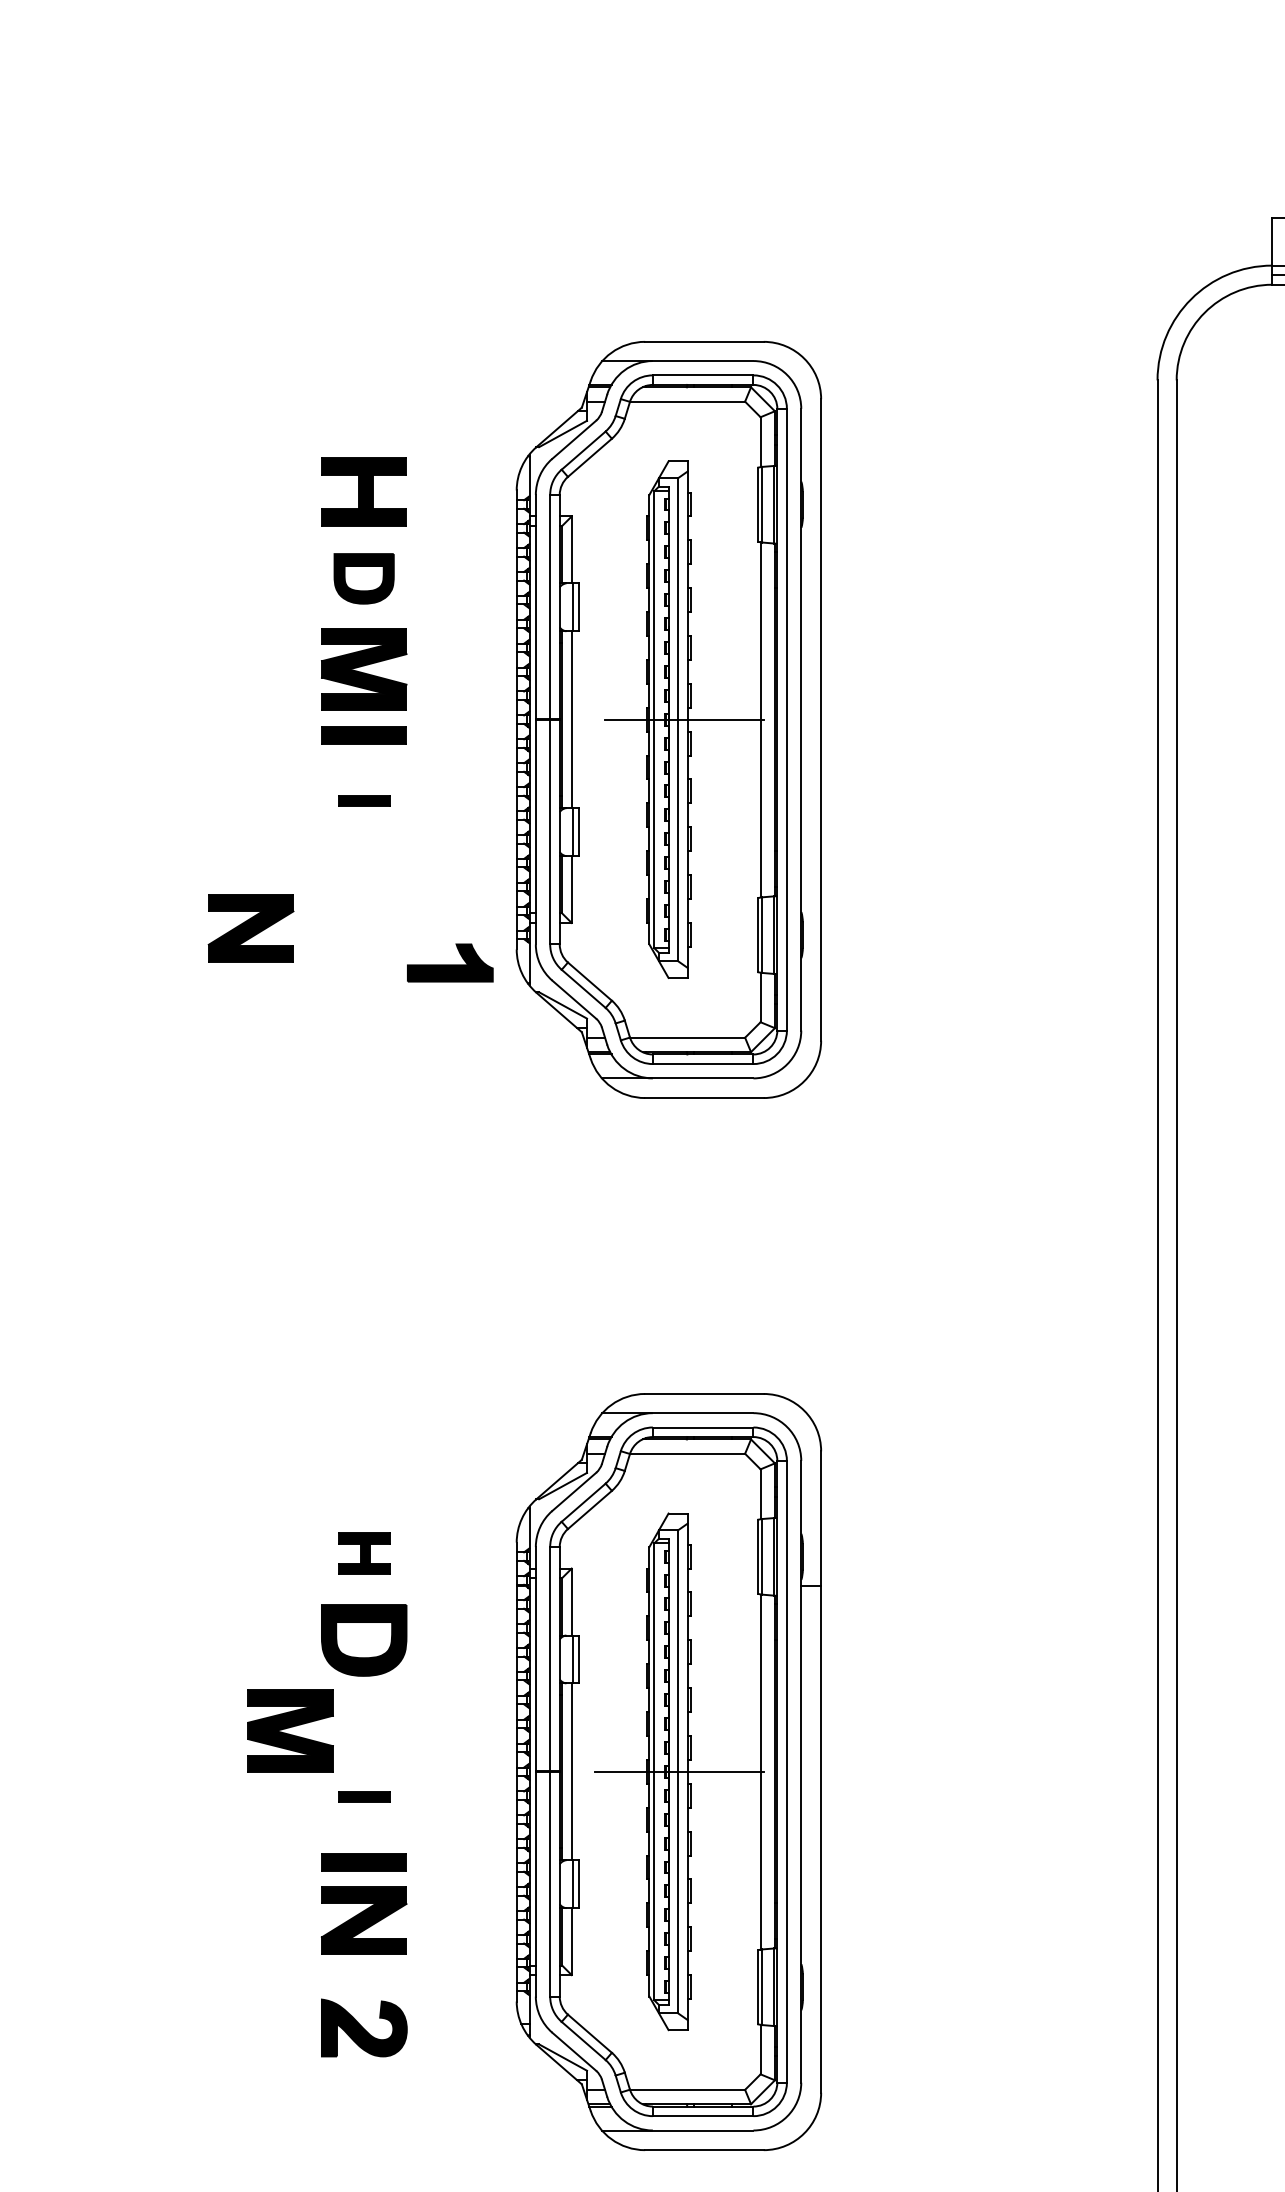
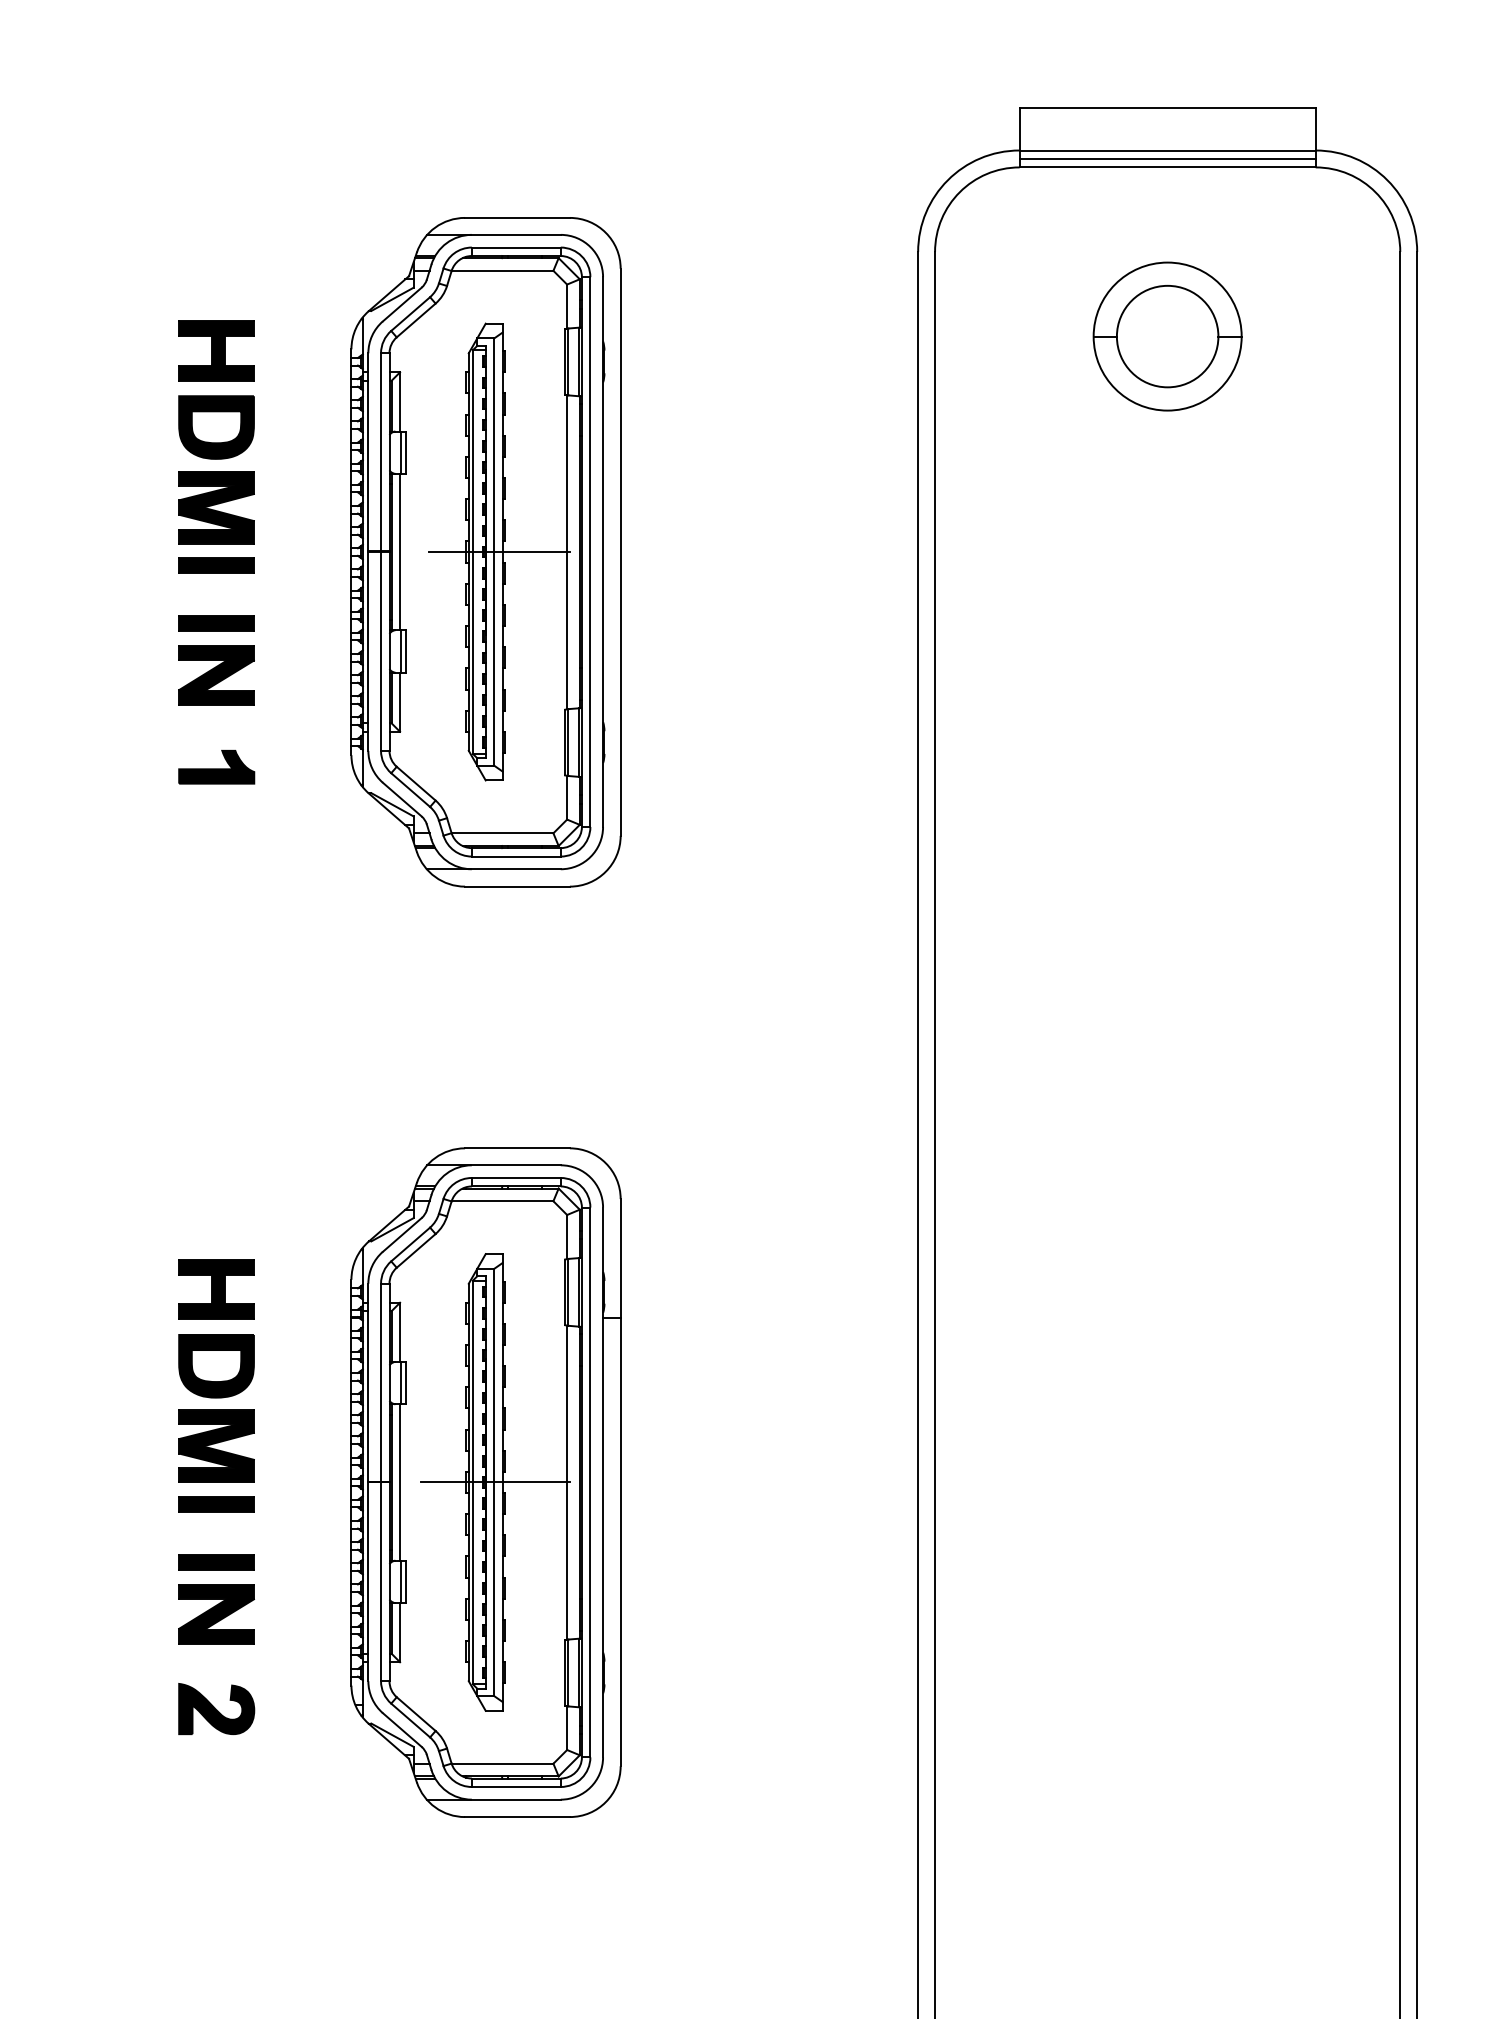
part: (364, 578) -> (216, 427), size x1.43
part: (364, 800) -> (216, 623), size x1.67
part: (251, 928) -> (216, 675), moved
part: (450, 963) -> (216, 767), moved
part: (364, 1553) -> (216, 1289), size x1.67
part: (290, 1730) -> (216, 1445), moved
part: (364, 1796) -> (216, 1504), size x1.67

